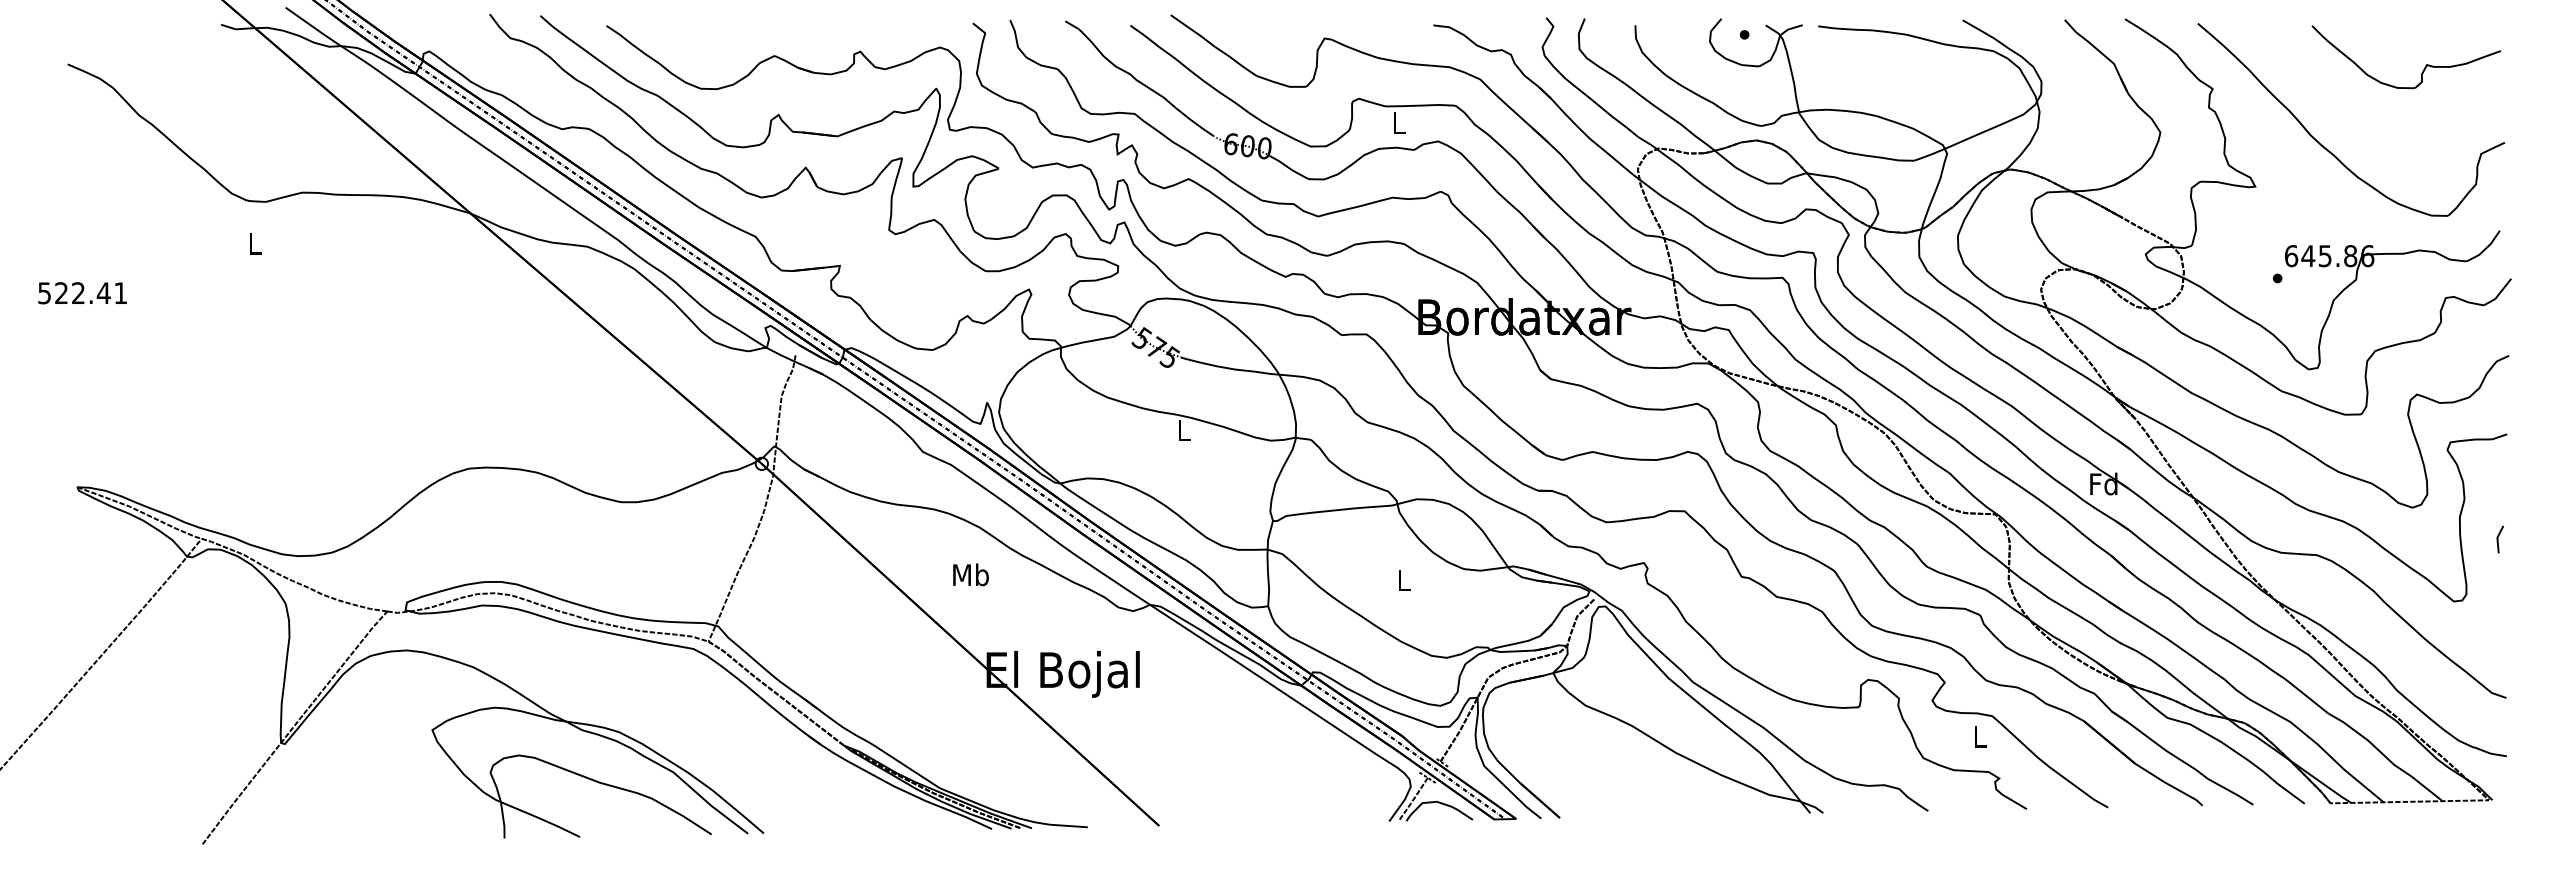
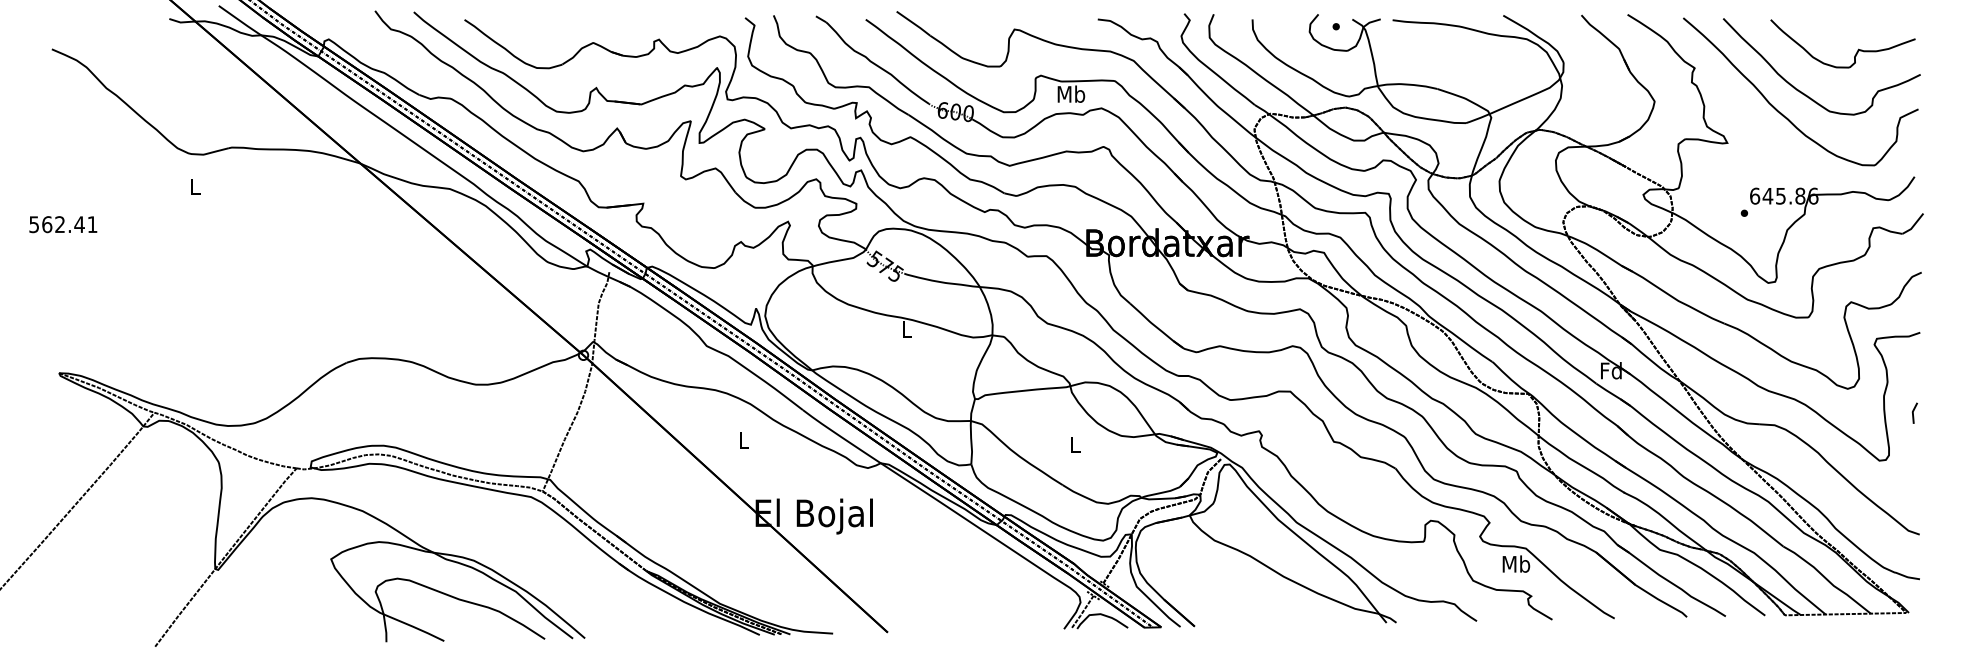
text: (1398, 122) -> (1071, 93), L -> Mb
curve: (2356, 122) -> (1804, 93), added
text: (61, 293) -> (47, 224), 522.41 -> 562.41
text: (970, 574) -> (743, 440), Mb -> L
text: (1979, 736) -> (1516, 564), L -> Mb

